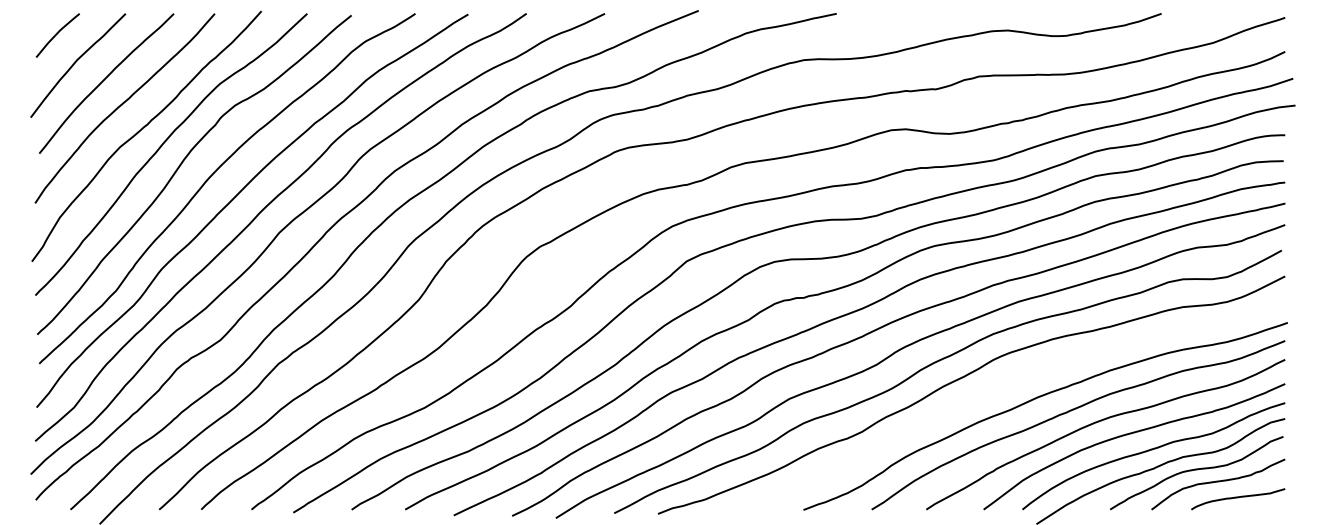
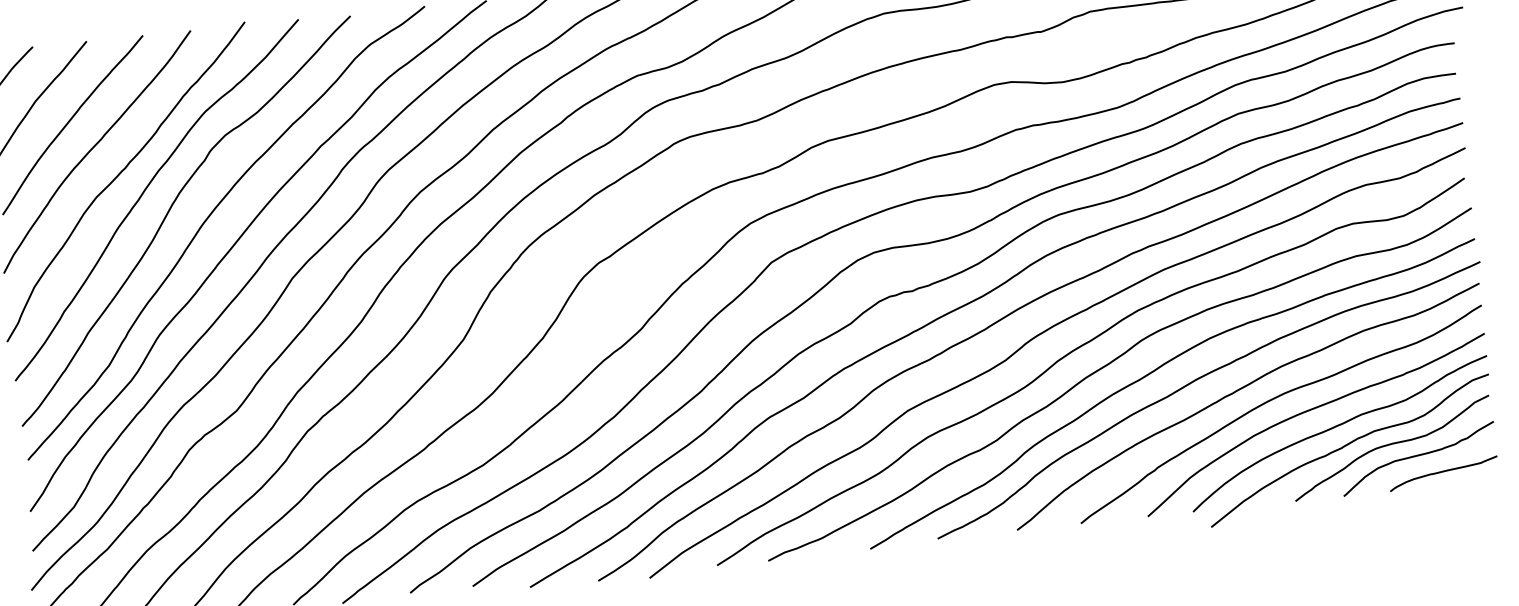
curve: (1004, 386) -> (1157, 370), added

